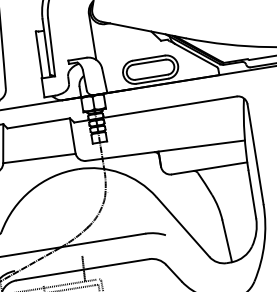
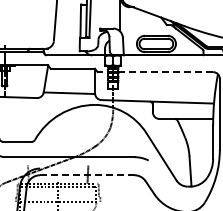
line: (155, 110) -> (155, 72), solid -> dashed
line: (81, 270) -> (86, 175), solid -> dashed

